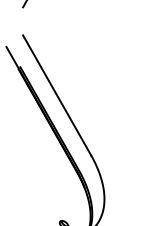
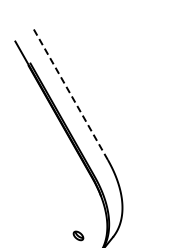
line: (56, 94) -> (70, 93), solid -> dashed

